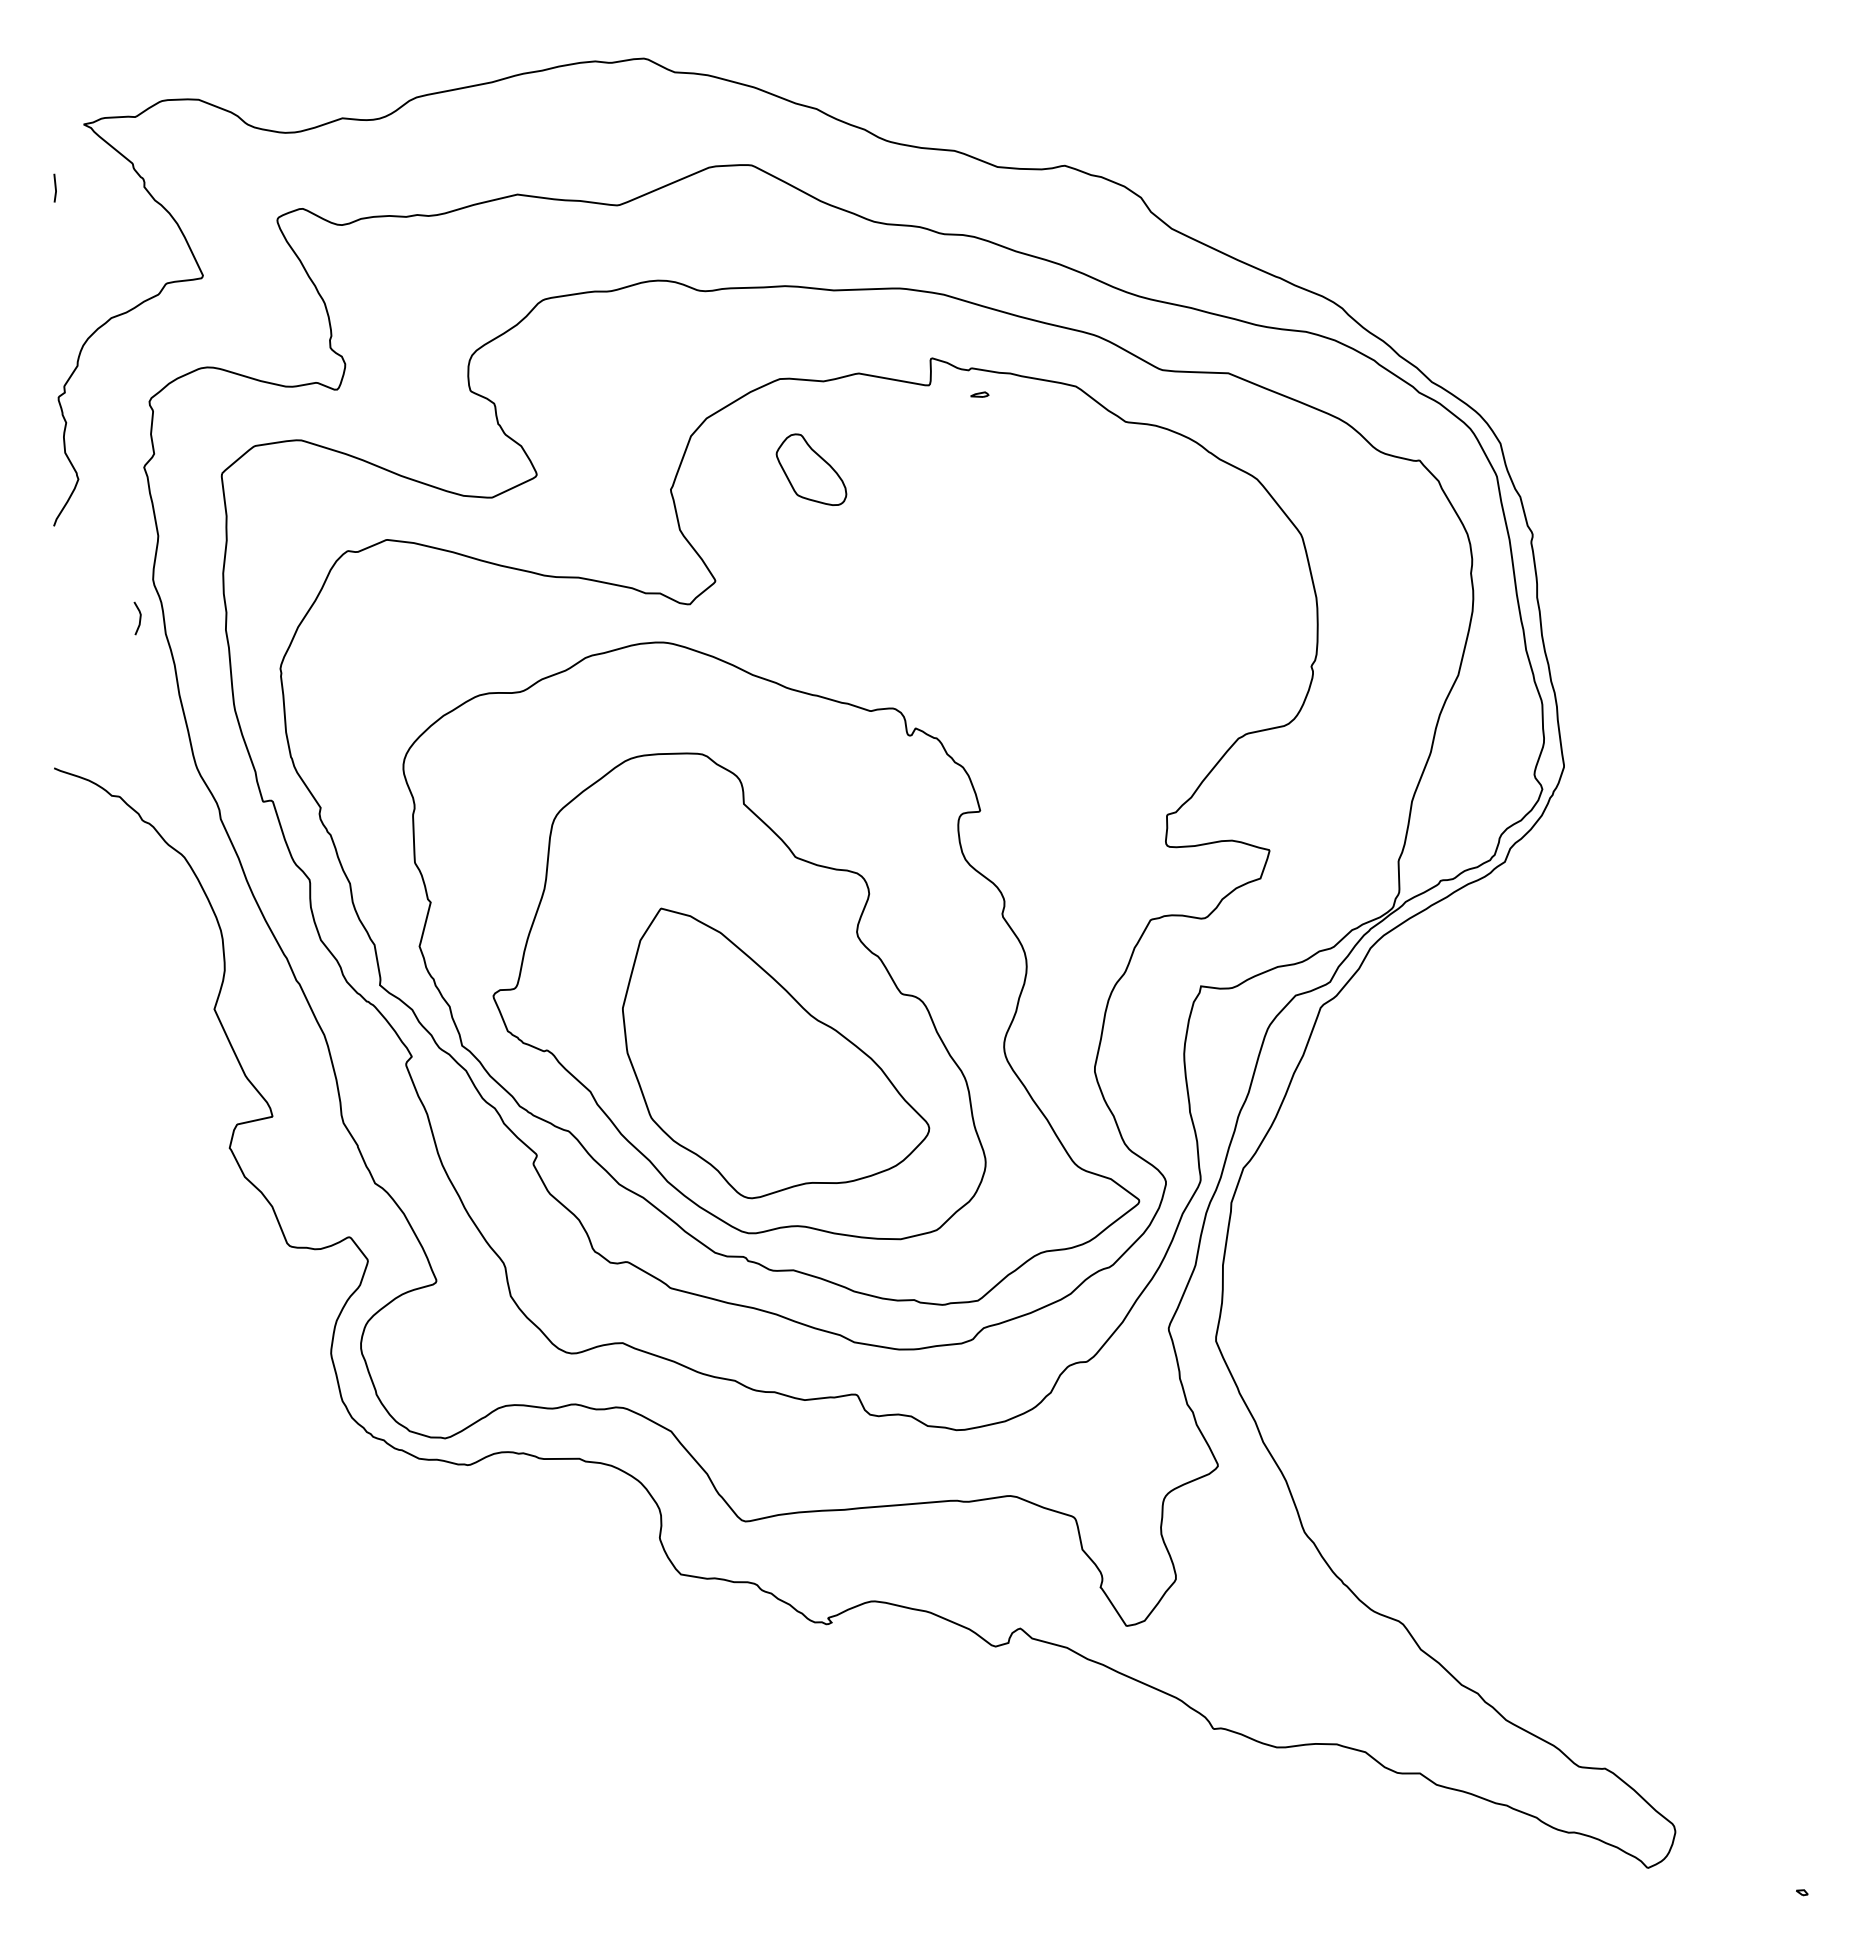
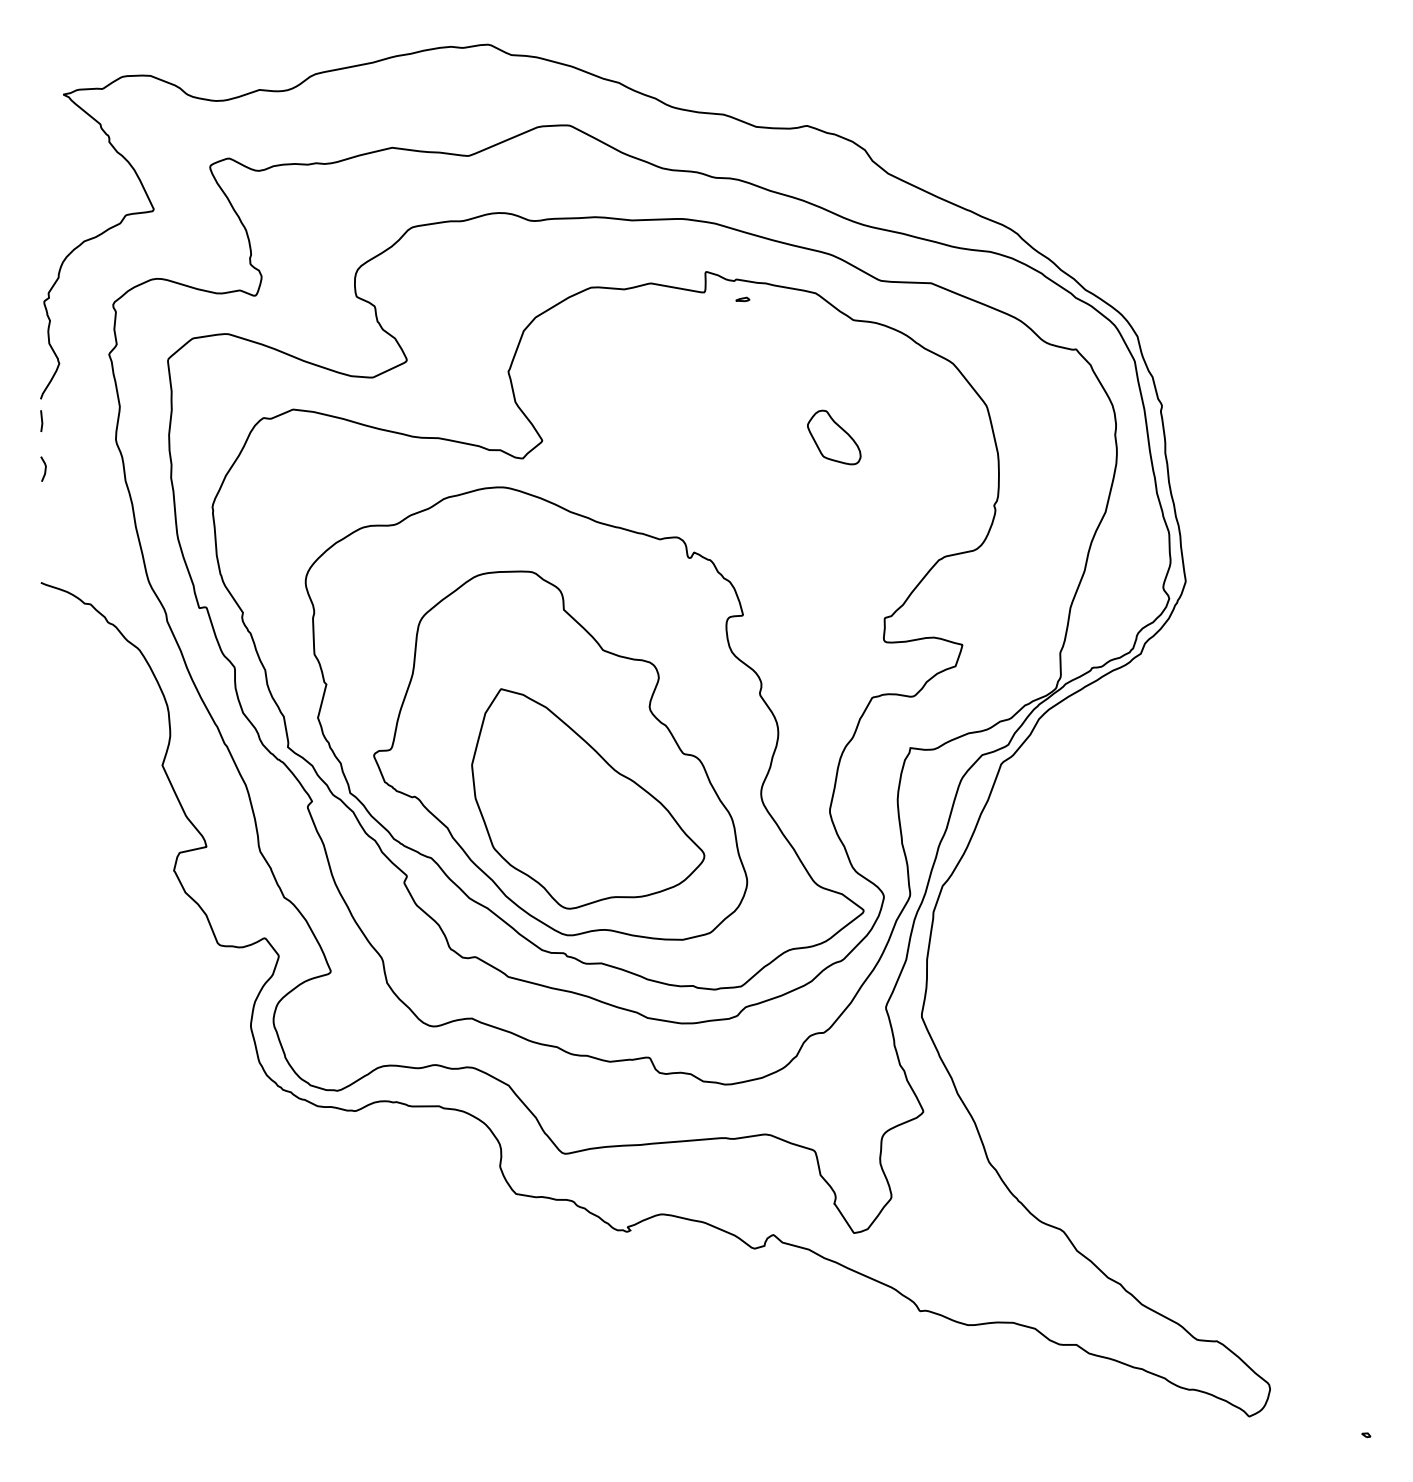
line: (54, 187) -> (41, 420), moved
part: (811, 469) -> (834, 437), moved
line: (139, 618) -> (44, 469), moved

